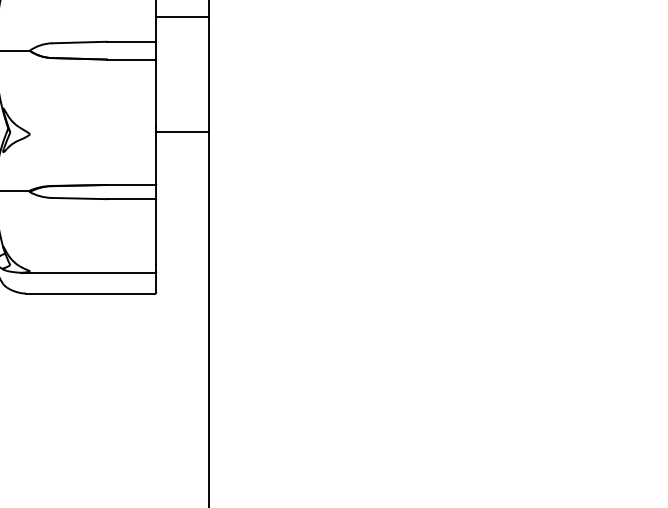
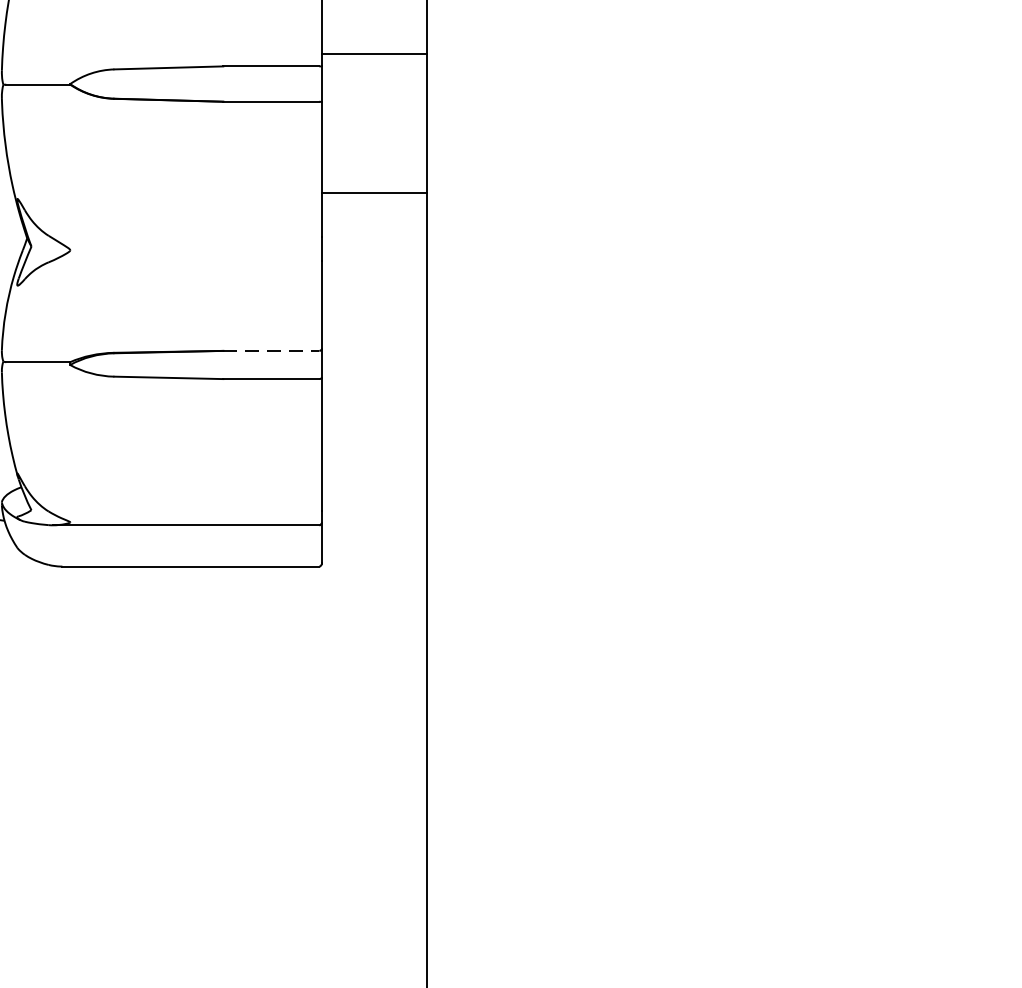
line: (182, 17) -> (373, 53), moved
line: (182, 132) -> (373, 192), moved
line: (131, 184) -> (272, 349), solid -> dashed

